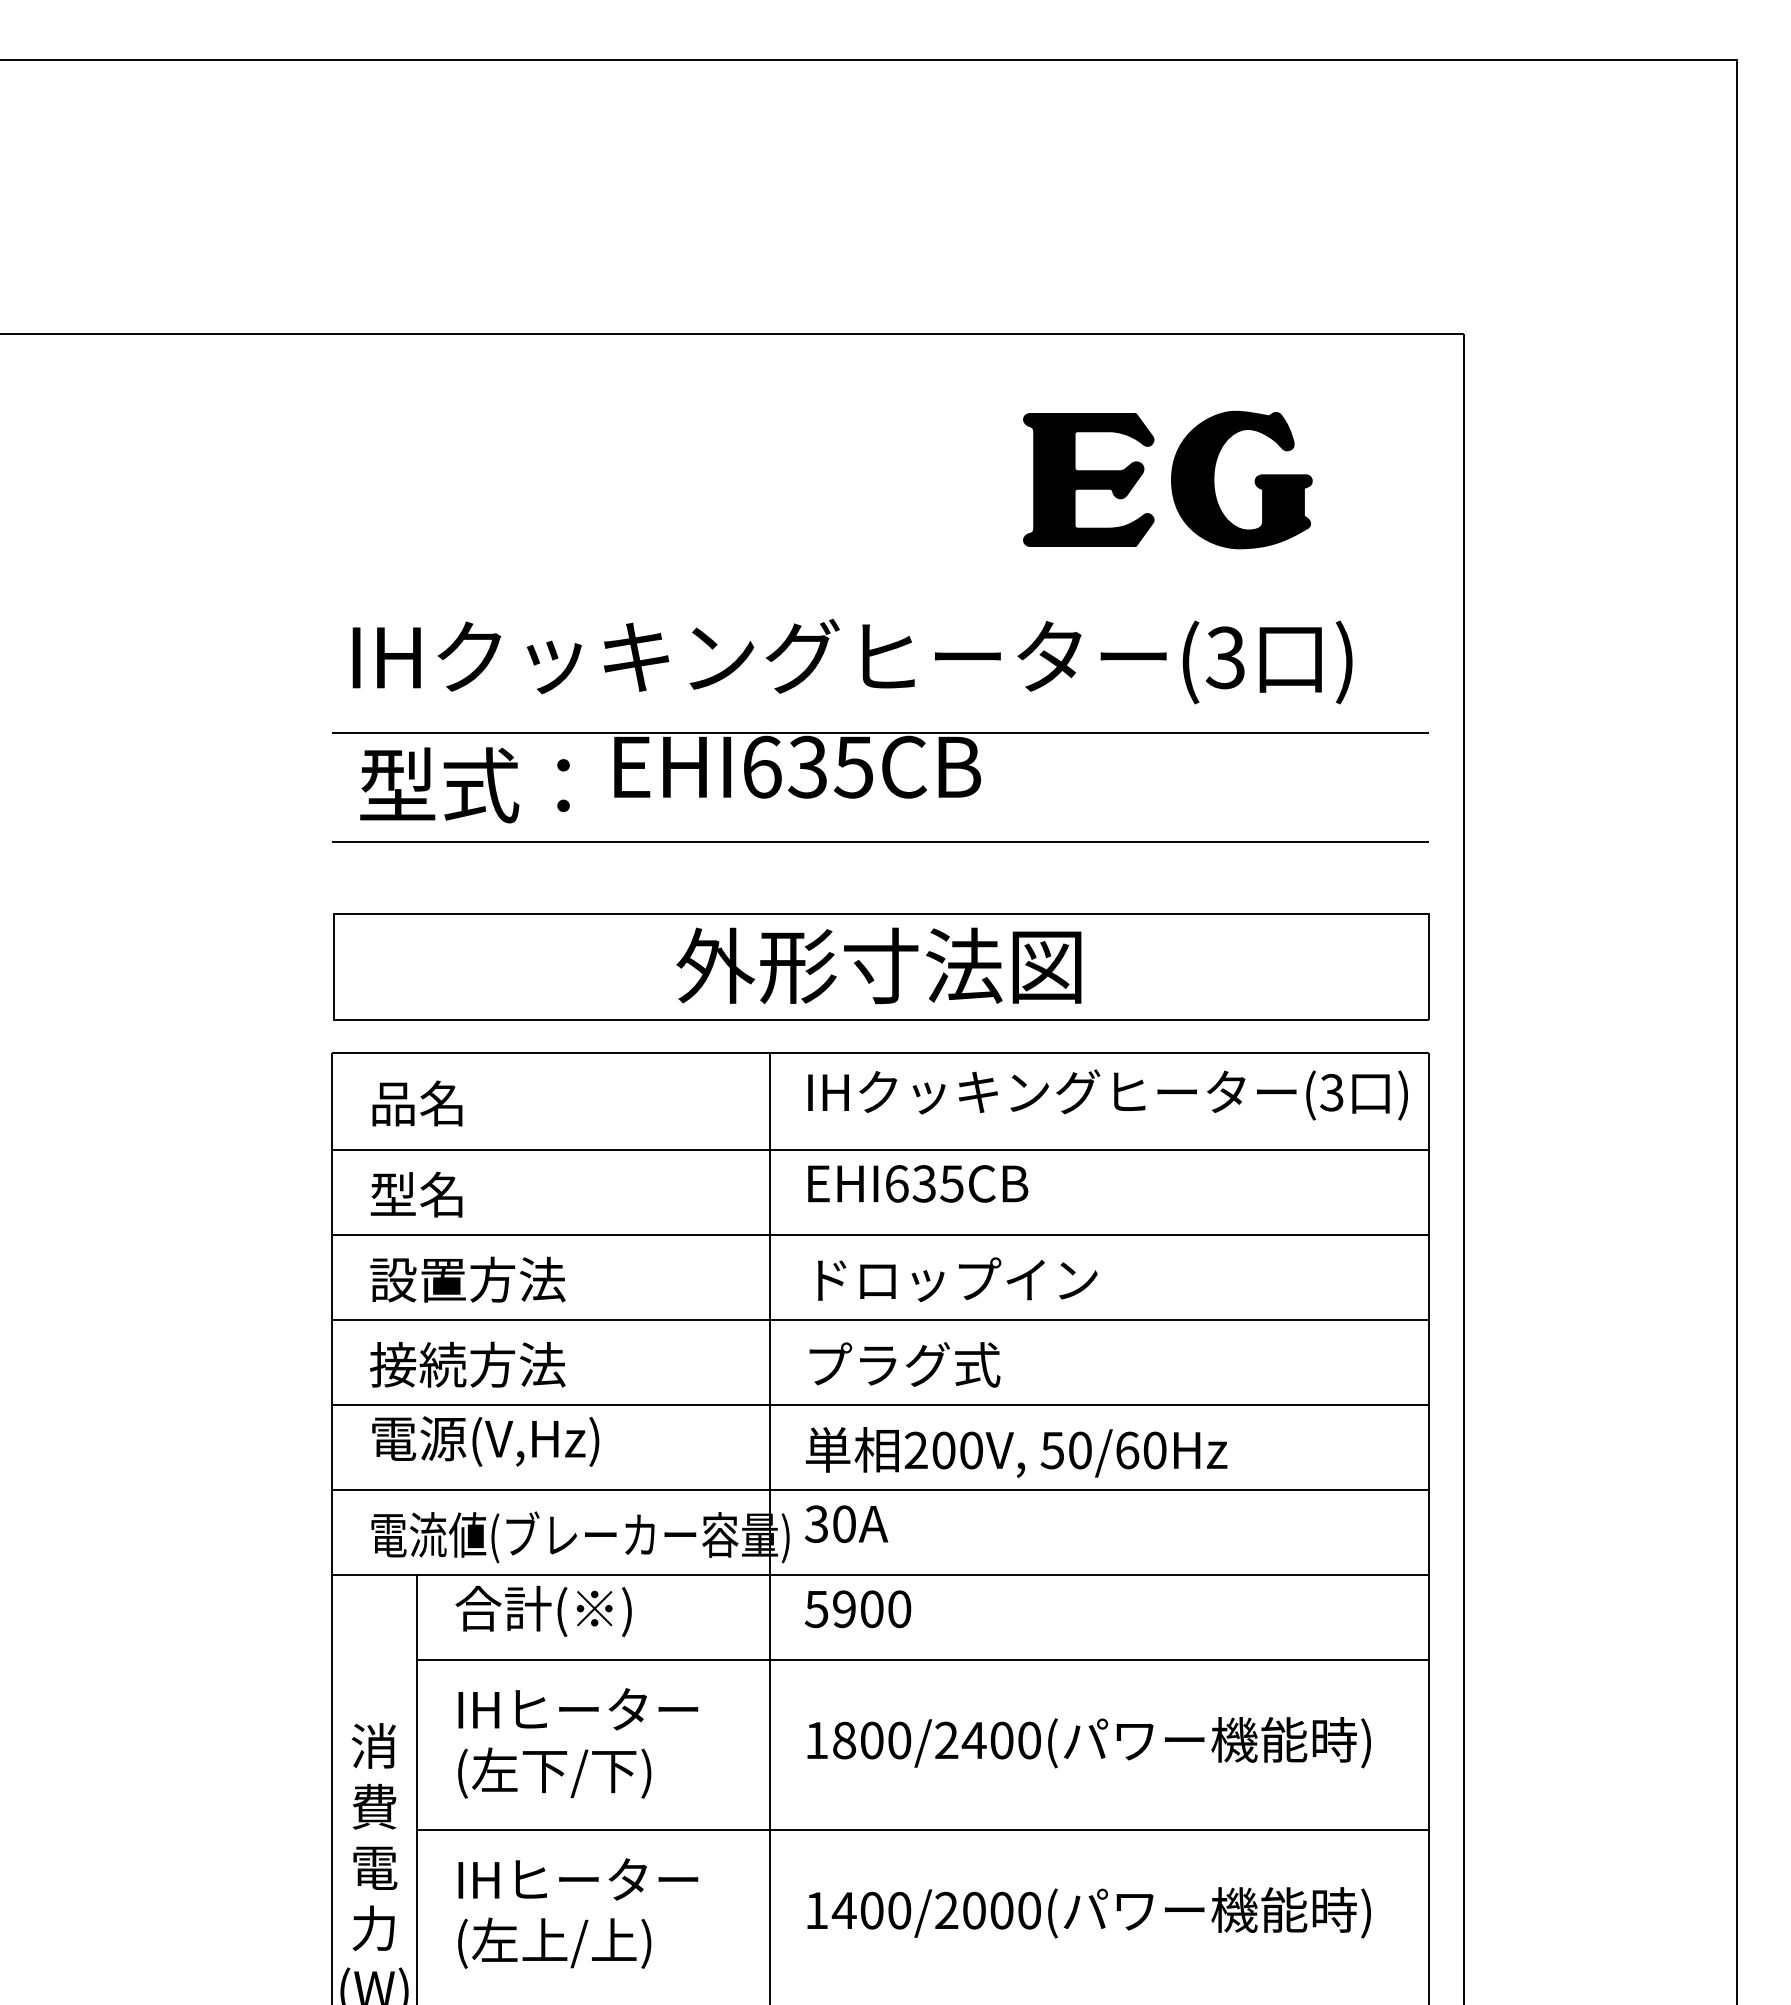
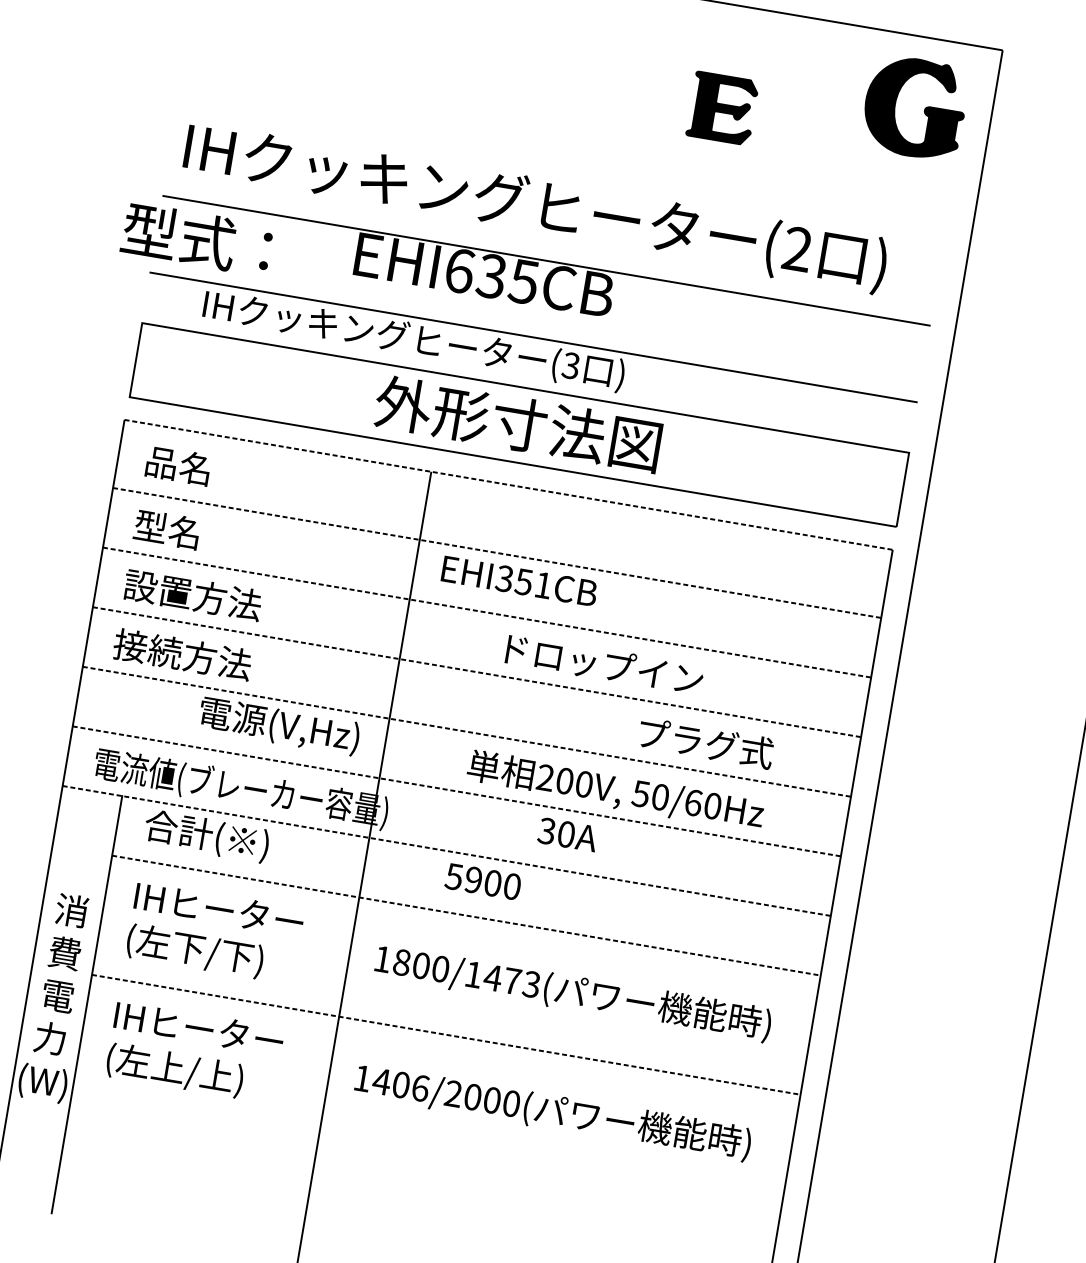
part: (1088, 479) -> (722, 108), size x0.7
part: (1254, 480) -> (923, 109), moved
text: (1224, 657) -> (796, 248), (3 -> (2
text: (464, 785) -> (196, 239), moved
line: (880, 1052) -> (508, 484), solid -> dashed
text: (1107, 1094) -> (413, 340), moved
line: (880, 1149) -> (497, 552), solid -> dashed
text: (924, 1183) -> (524, 581), EHI635CB -> EHI351CB
line: (880, 1234) -> (487, 612), solid -> dashed
text: (957, 1279) -> (604, 664), moved
line: (880, 1319) -> (477, 671), solid -> dashed
text: (904, 1364) -> (705, 743), moved
line: (880, 1405) -> (467, 732), solid -> dashed
text: (485, 1441) -> (279, 726), moved
text: (1016, 1452) -> (615, 791), moved
line: (880, 1490) -> (456, 791), solid -> dashed
text: (846, 1523) -> (567, 834), moved
line: (880, 1575) -> (446, 851), solid -> dashed
text: (857, 1609) -> (482, 881), moved
line: (922, 1660) -> (466, 915), solid -> dashed
text: (988, 1740) -> (502, 979), 1800/2400( -> 1800/1473(
line: (922, 1830) -> (446, 1034), solid -> dashed
text: (899, 1910) -> (420, 1088), 1400/2000( -> 1406/2000(

